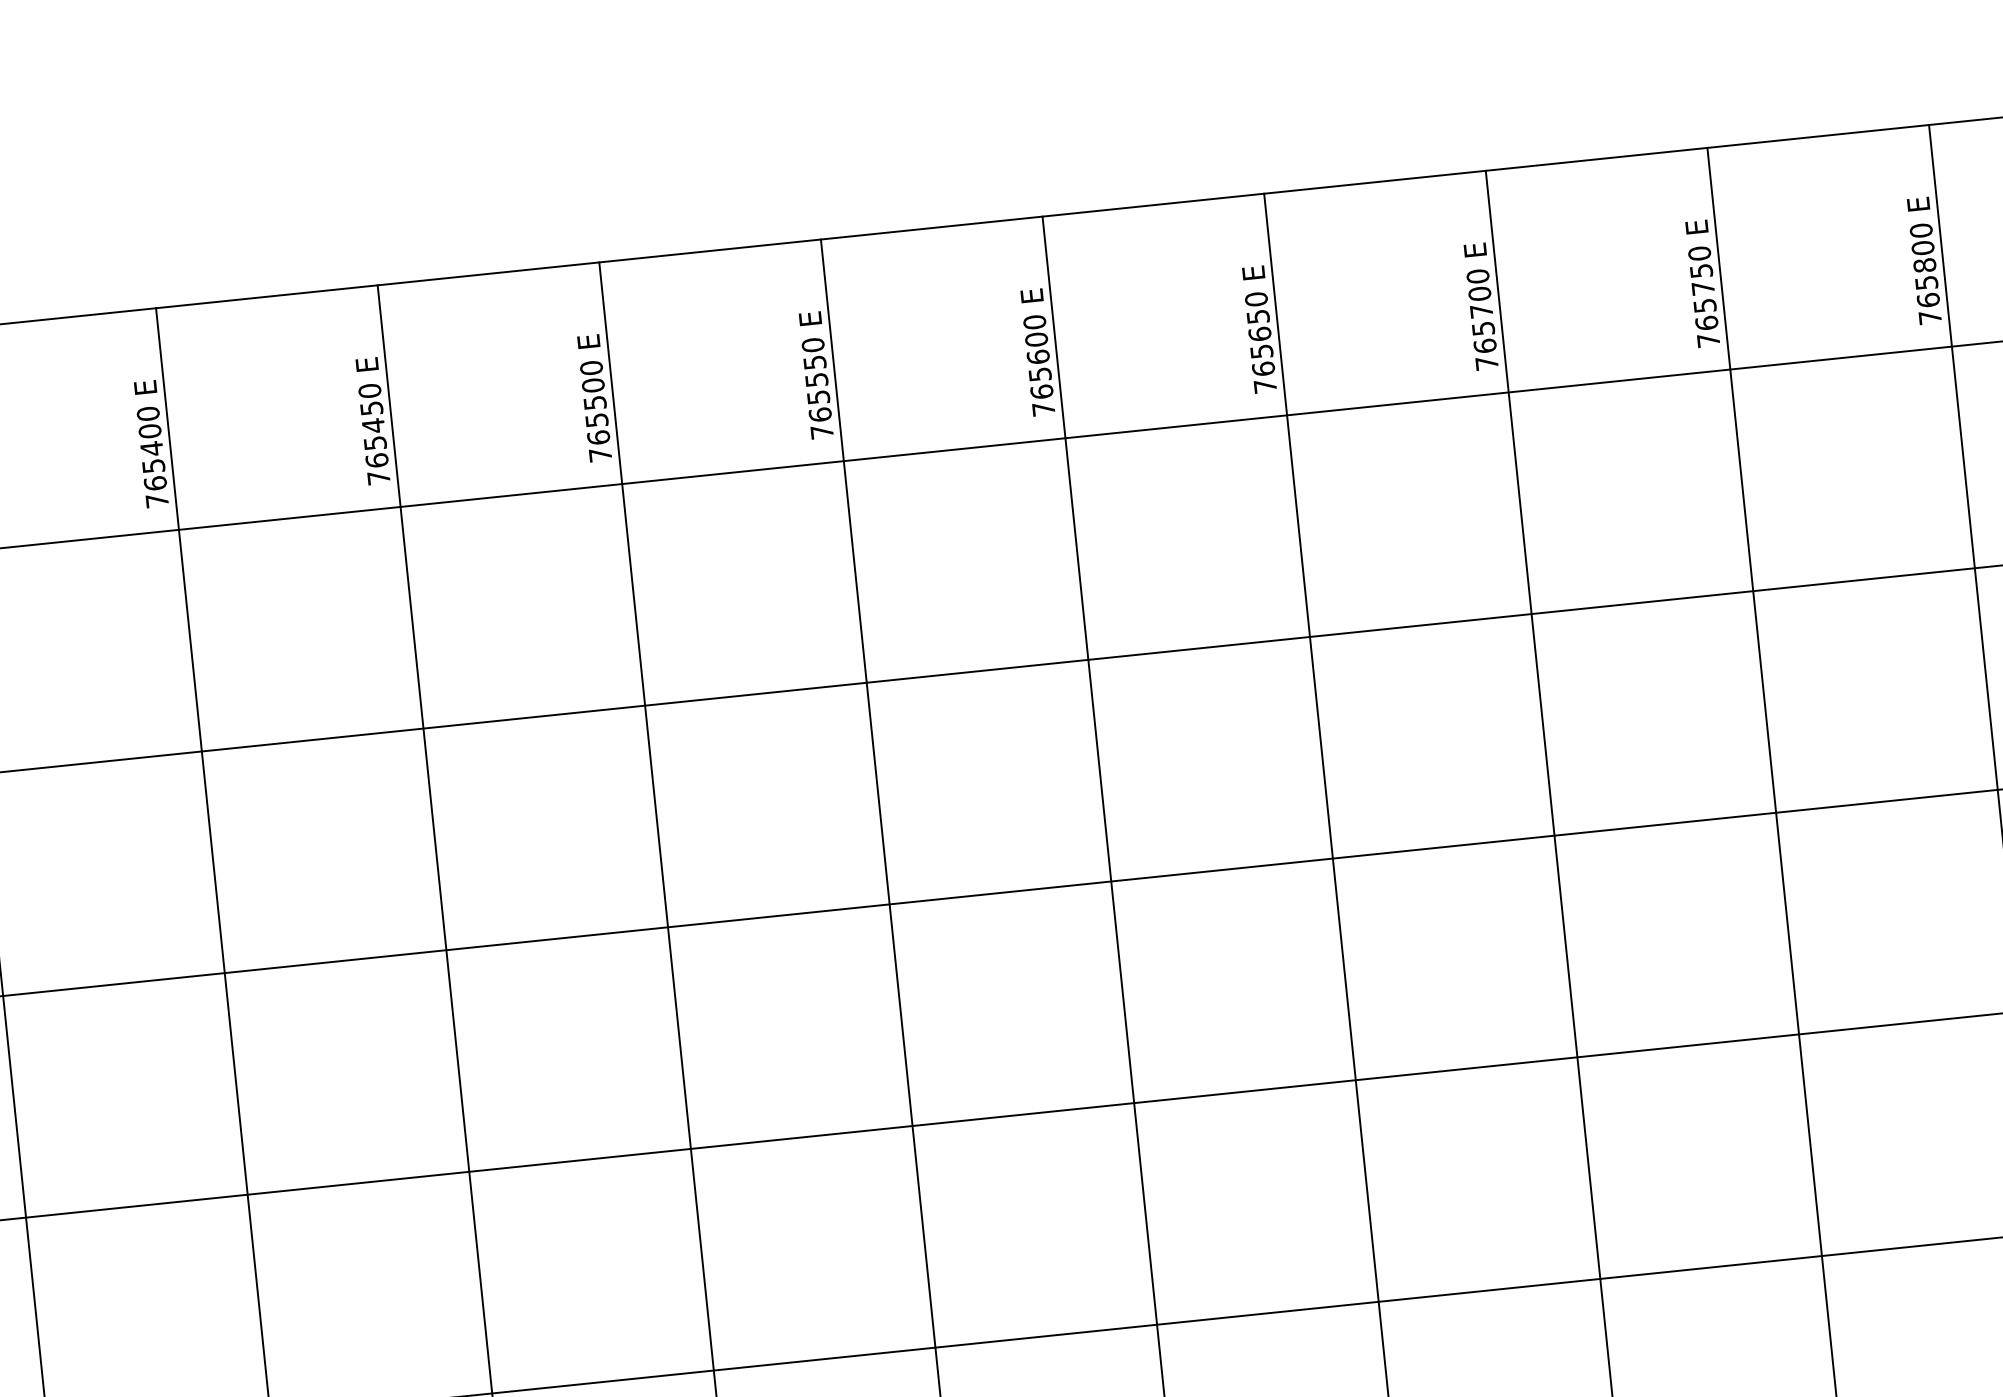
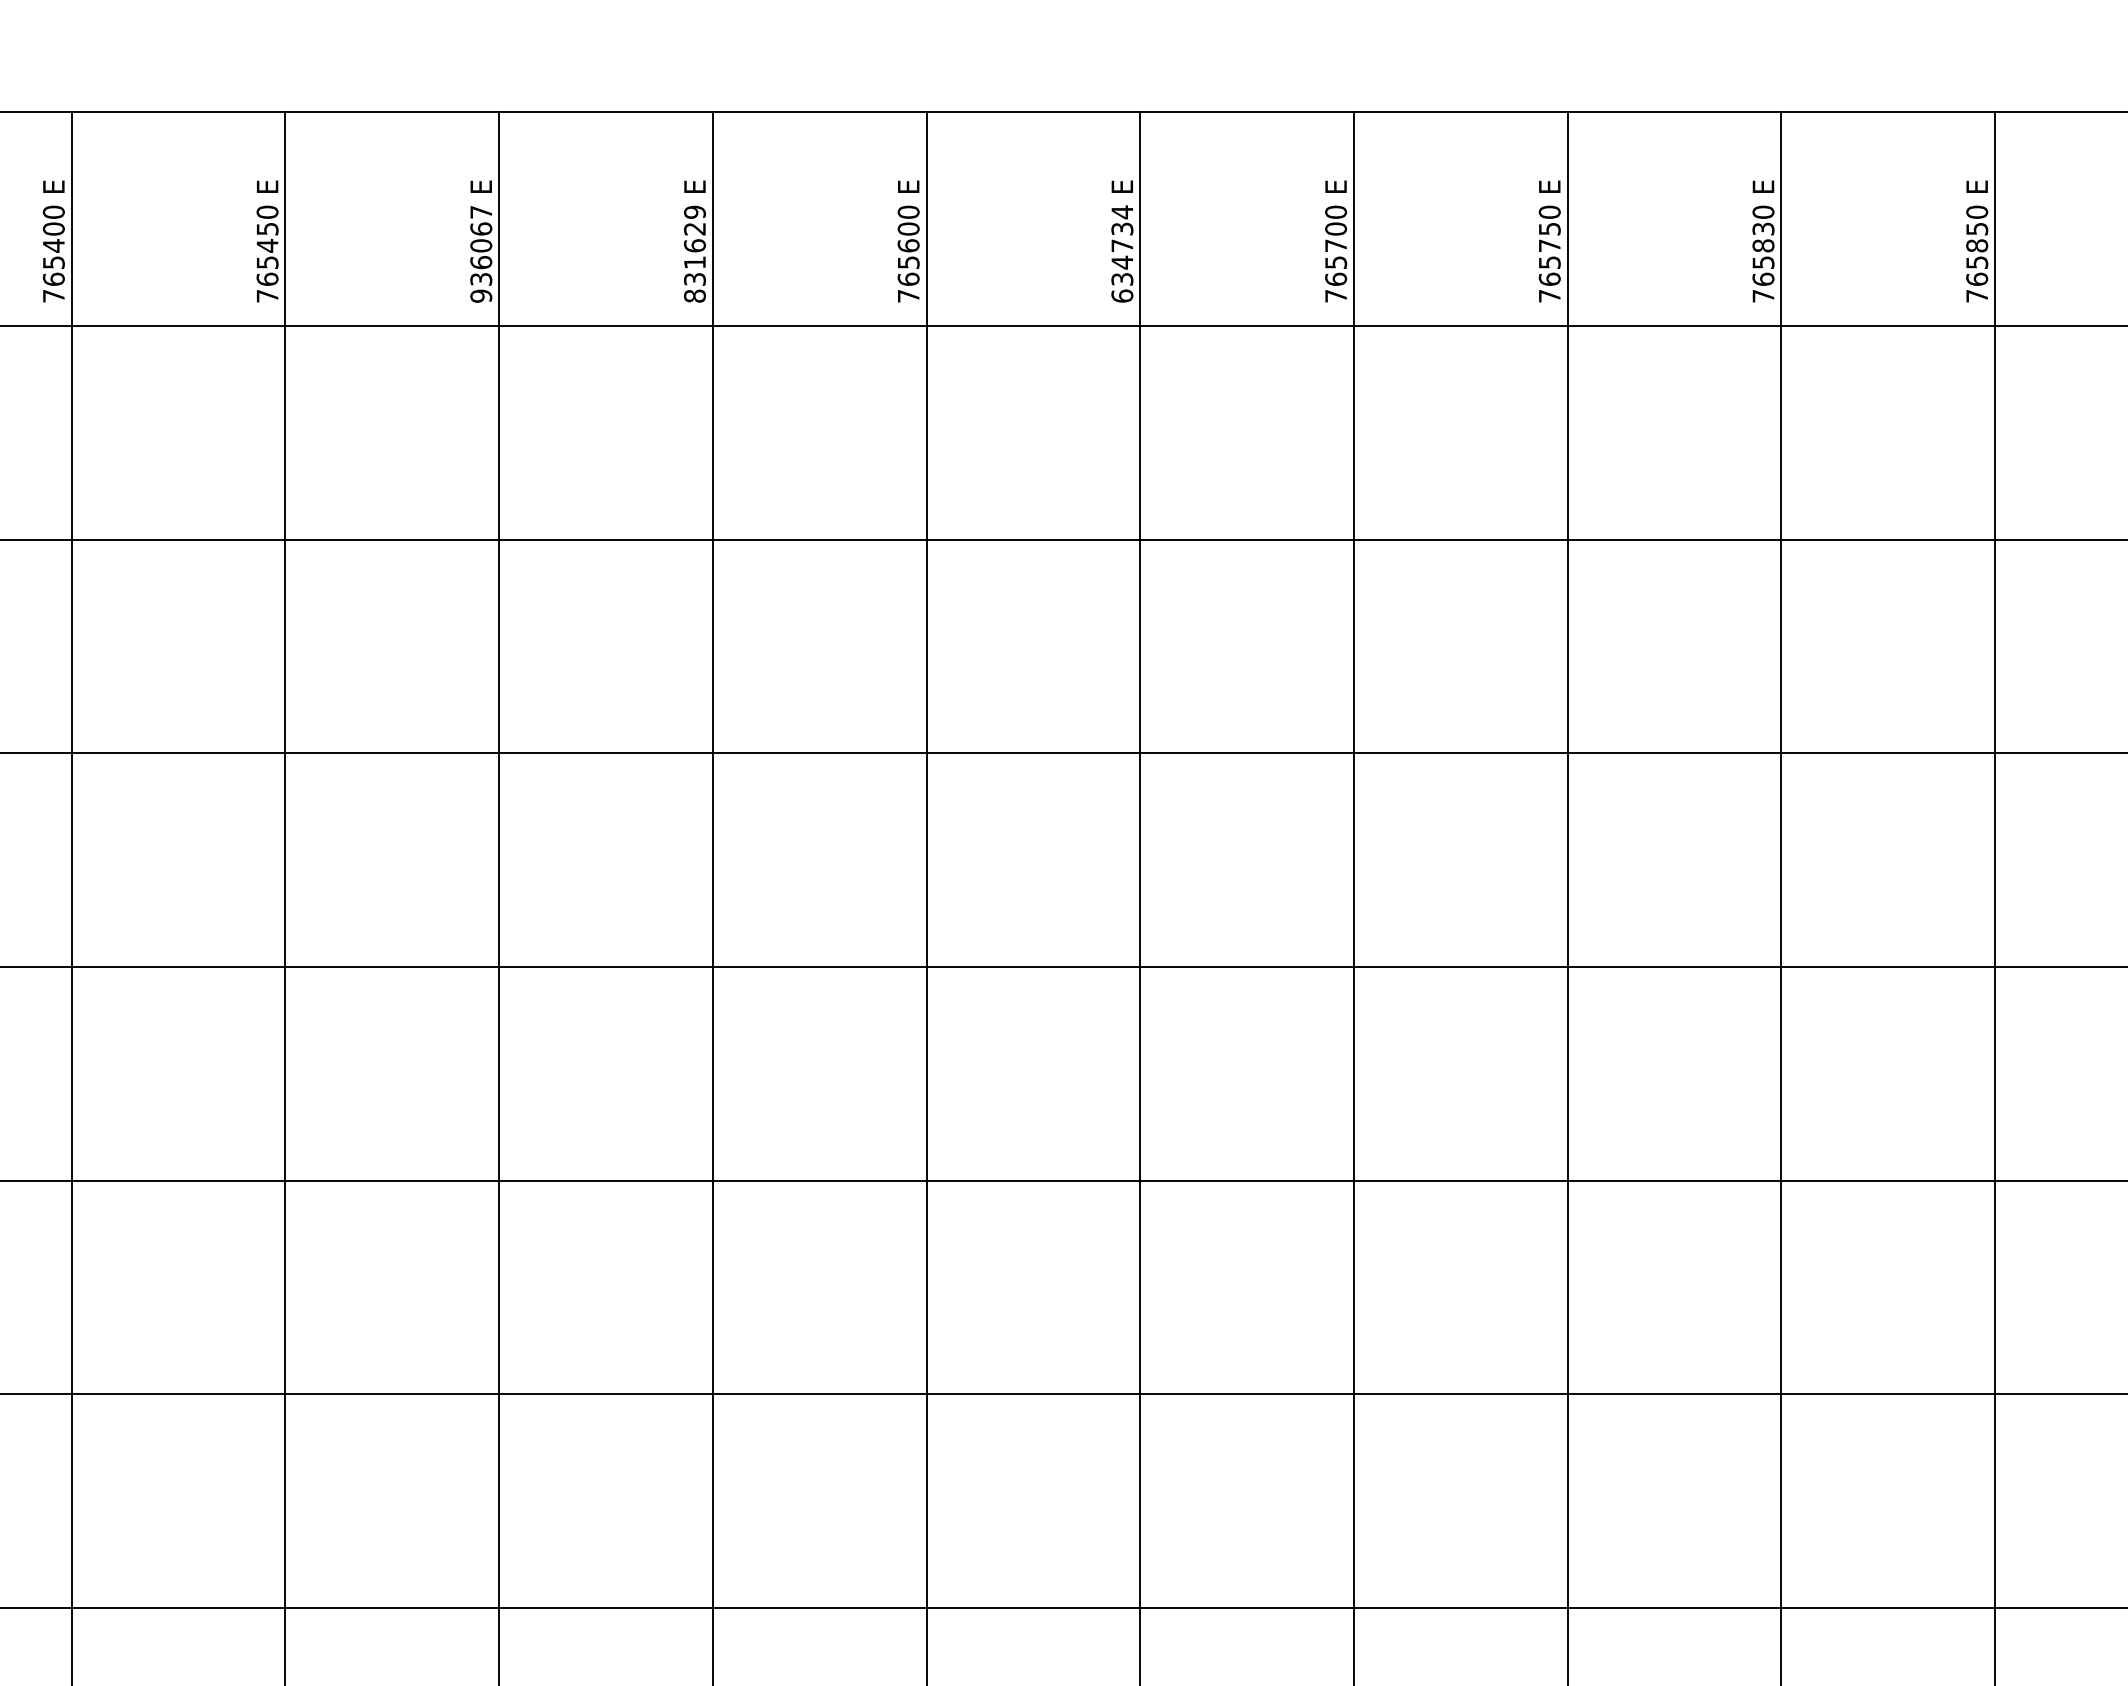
text: (1923, 247) -> (1763, 228), 765800 -> 765830
text: (1260, 342) -> (1122, 253), 765650 -> 634734
text: (817, 387) -> (694, 253), 765550 -> 831629
text: (596, 410) -> (481, 253), 765500 -> 936067

